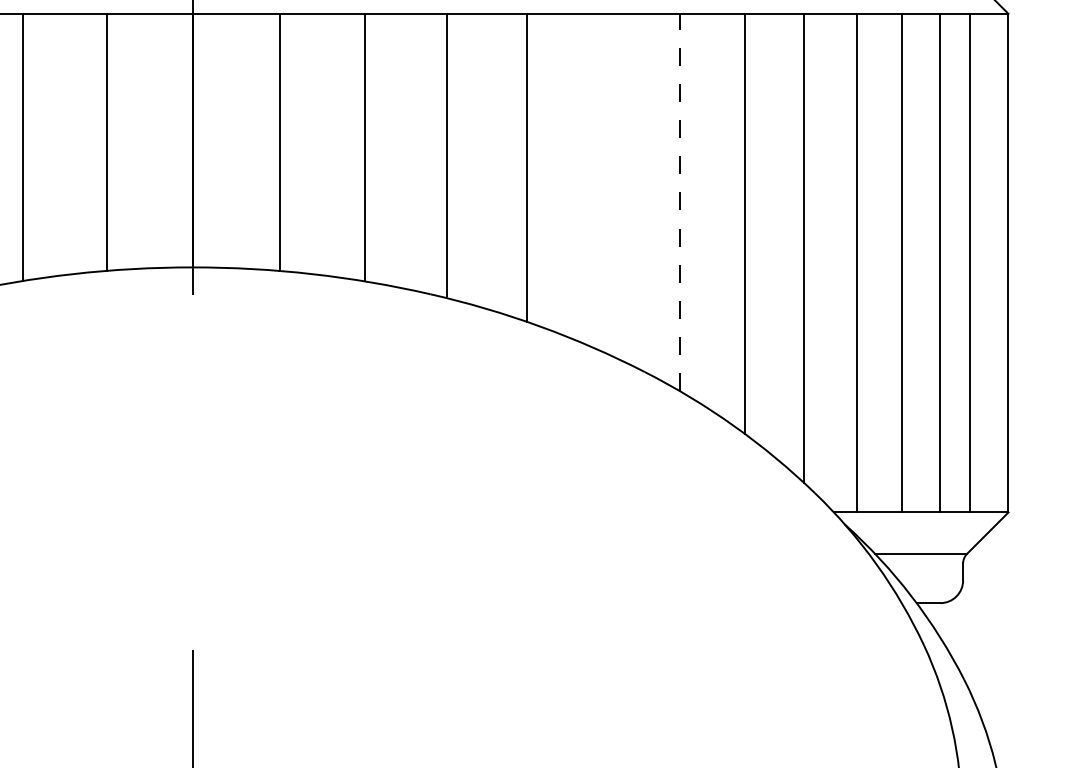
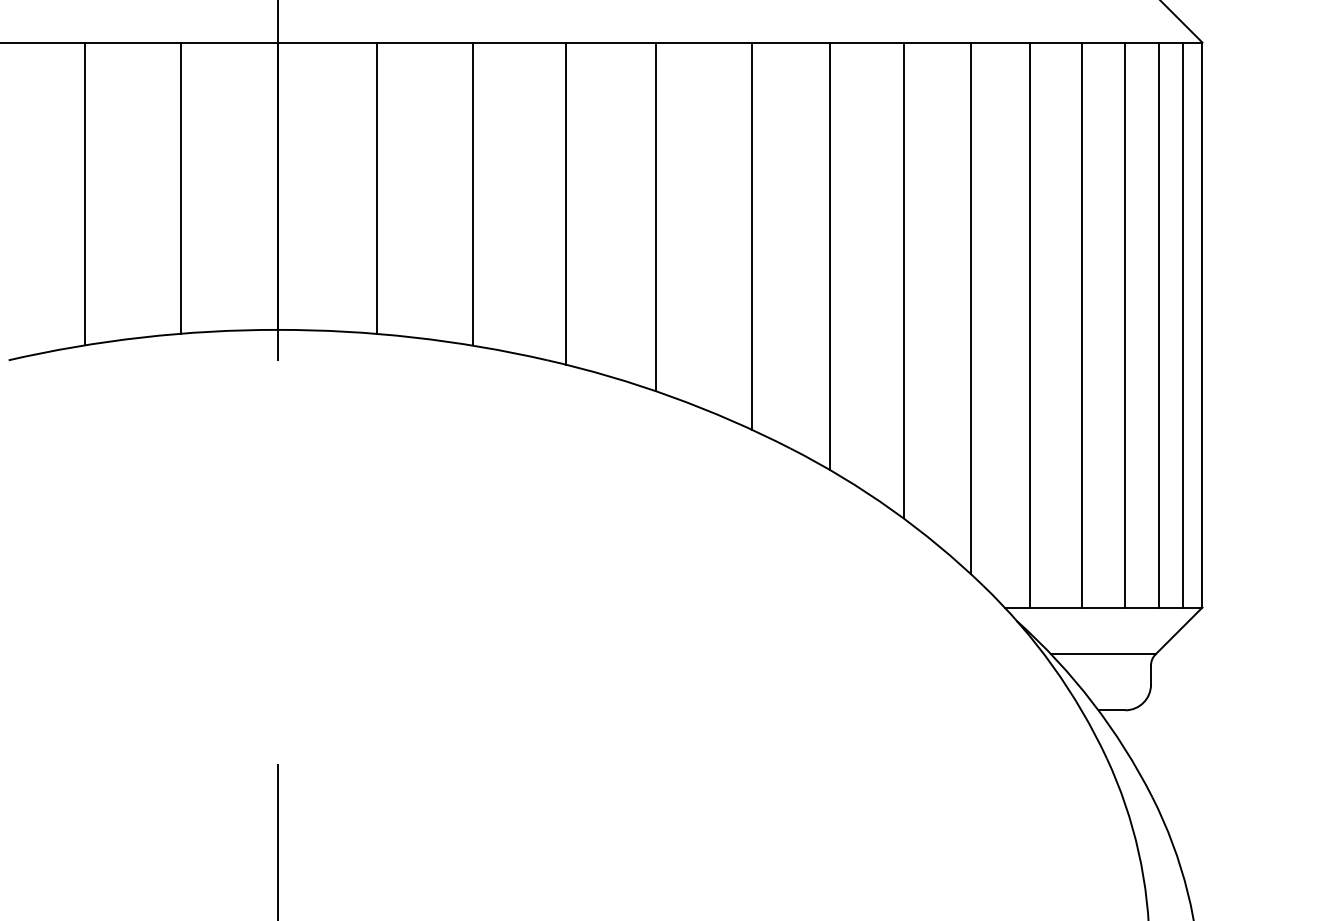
line: (611, 184) -> (752, 235), added
line: (679, 202) -> (829, 256), dashed -> solid
line: (991, 262) -> (1183, 324), added

